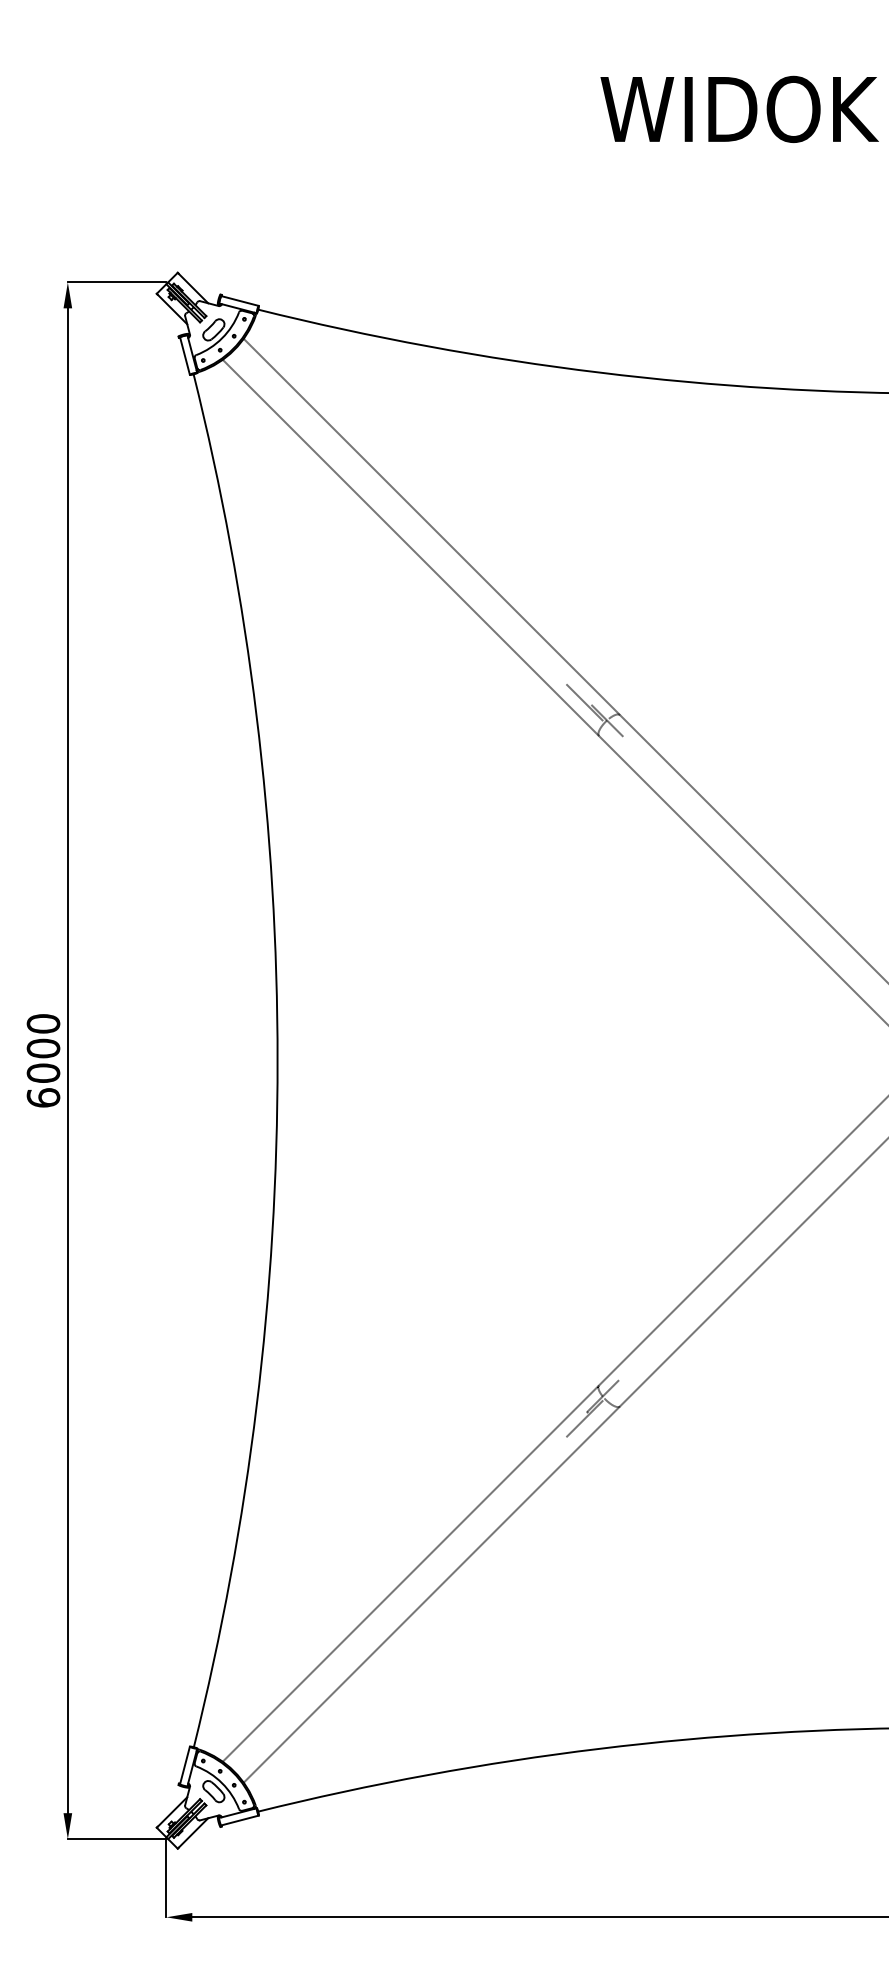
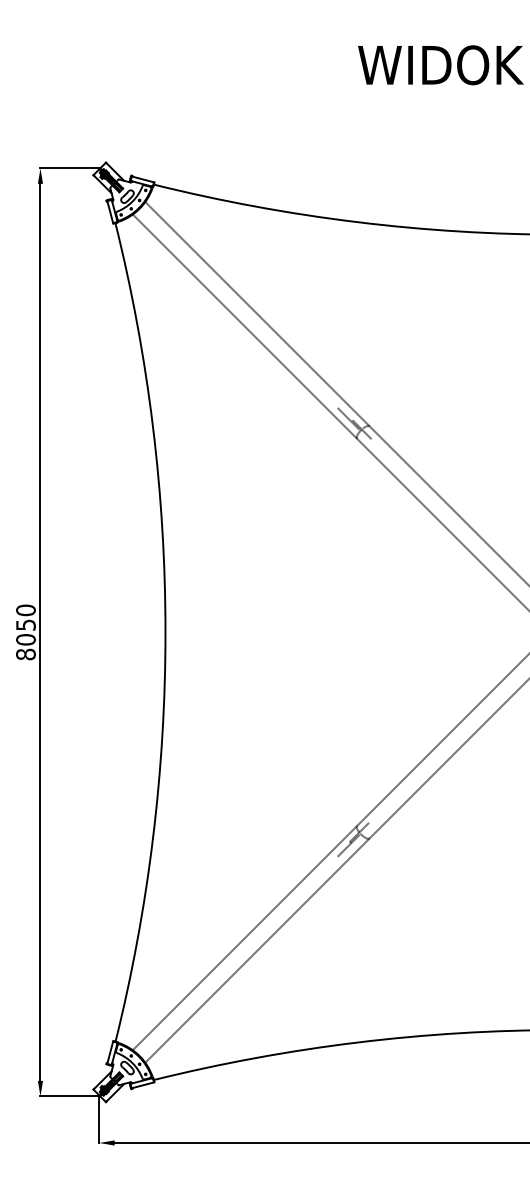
text: (42, 1072) -> (25, 639), 6000 -> 8050

